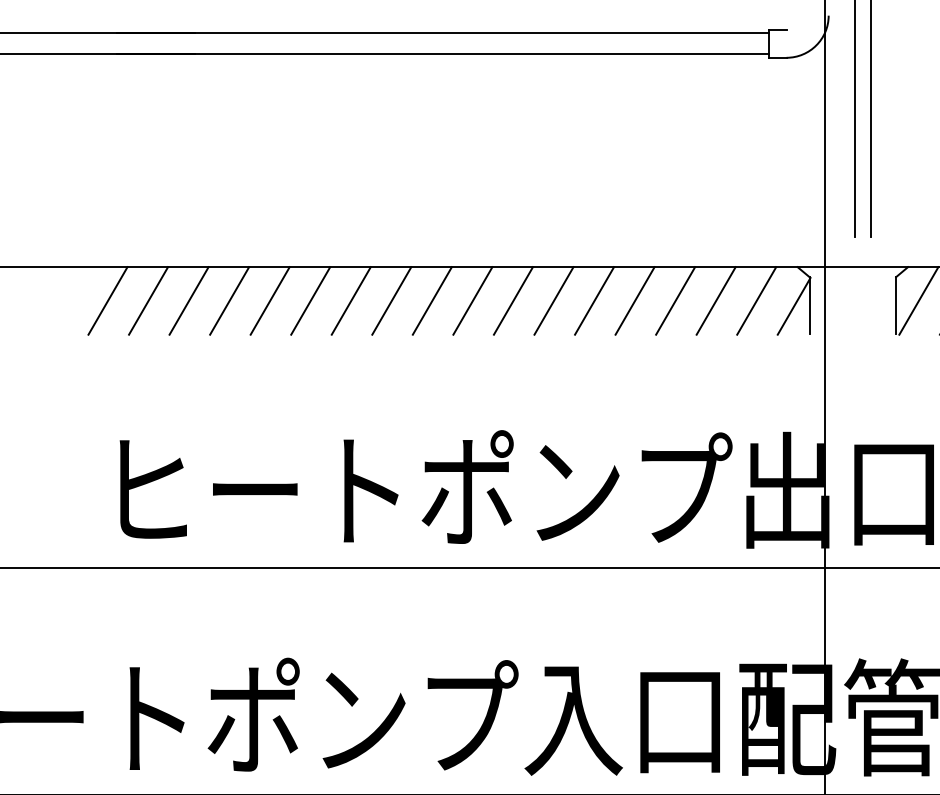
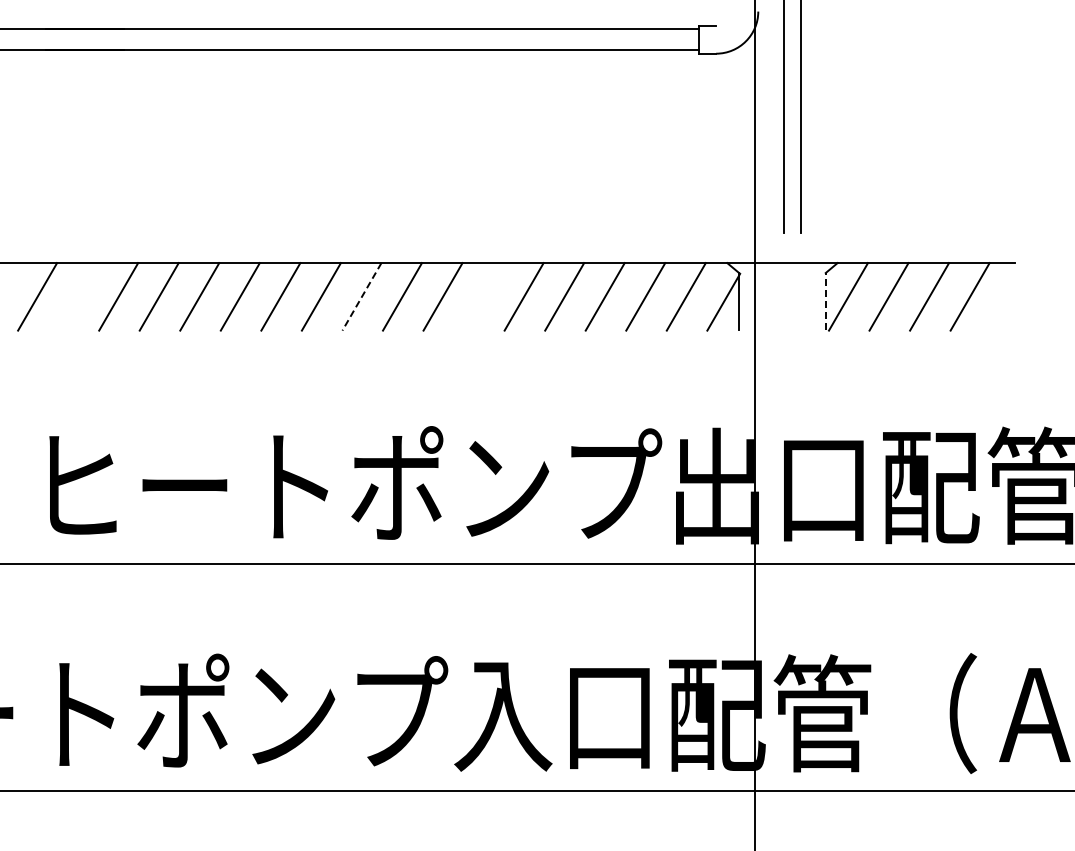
line: (147, 300) -> (77, 296), removed
line: (553, 300) -> (483, 296), removed
line: (431, 301) -> (361, 297), solid -> dashed
line: (895, 304) -> (825, 300), solid -> dashed

